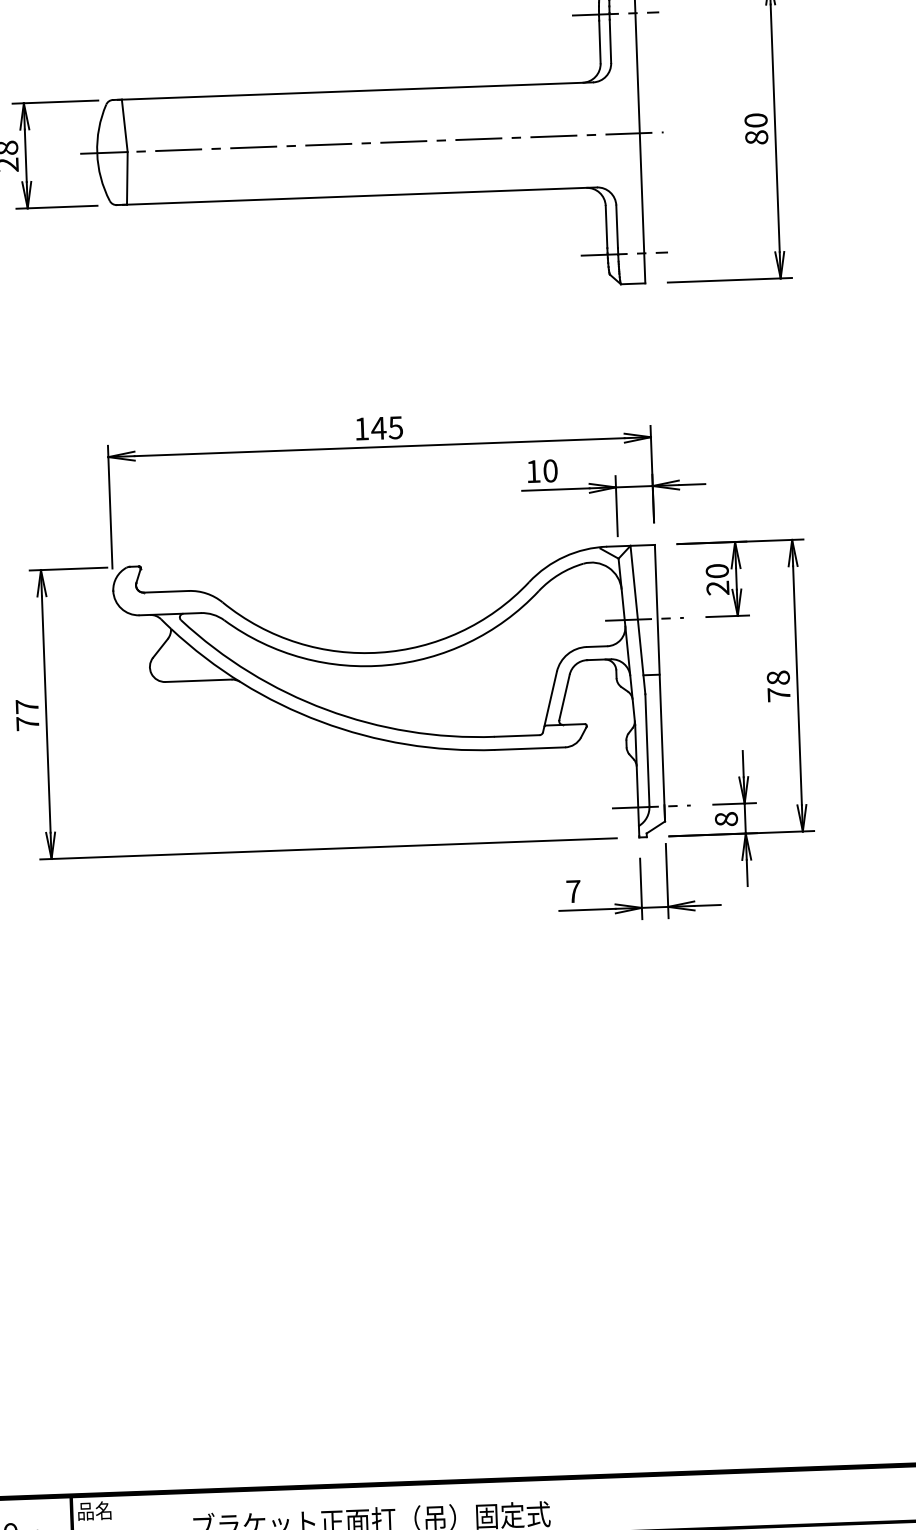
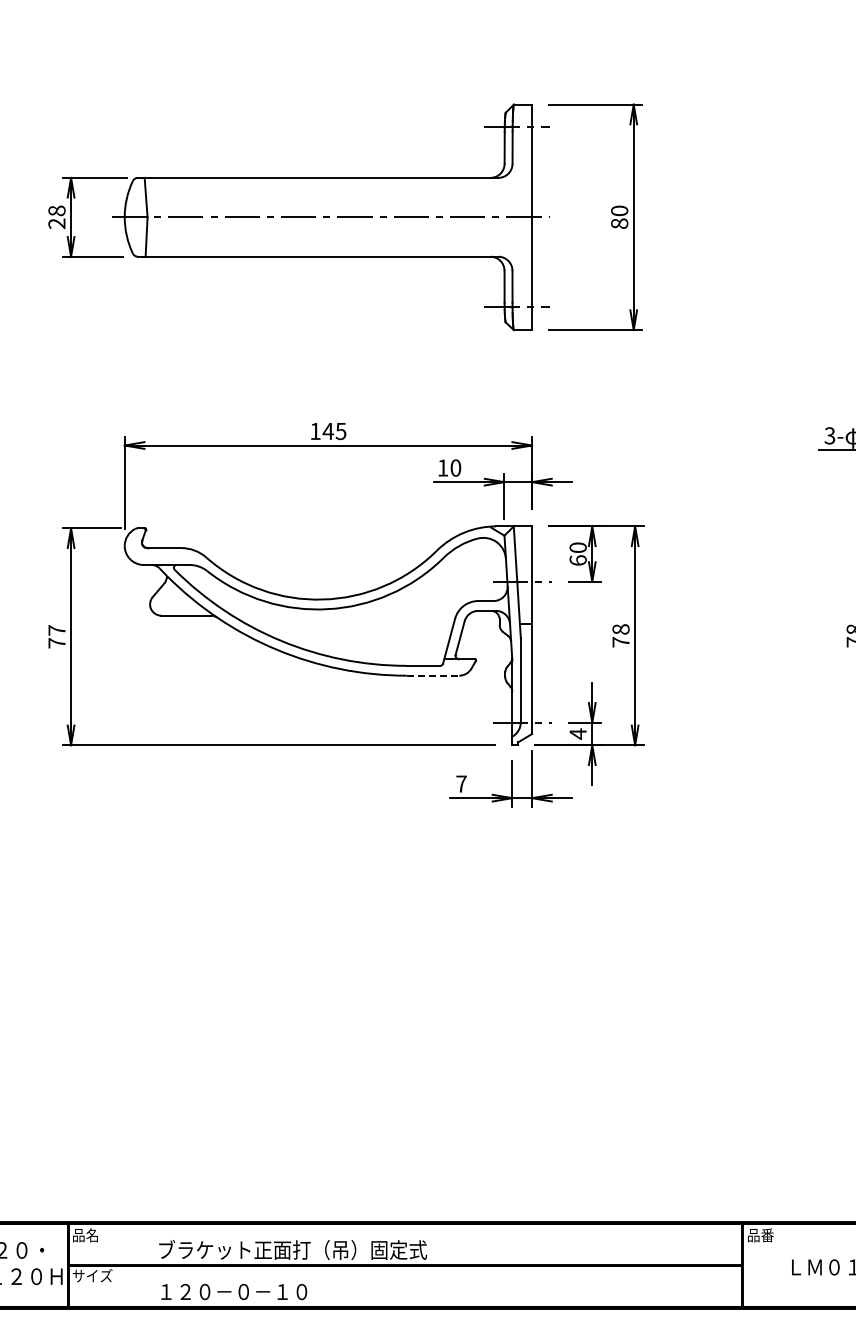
text: (717, 588) -> (577, 560), 20 -> 60
line: (530, 748) -> (433, 675), solid -> dashed
text: (725, 818) -> (577, 733), 8 -> 4

